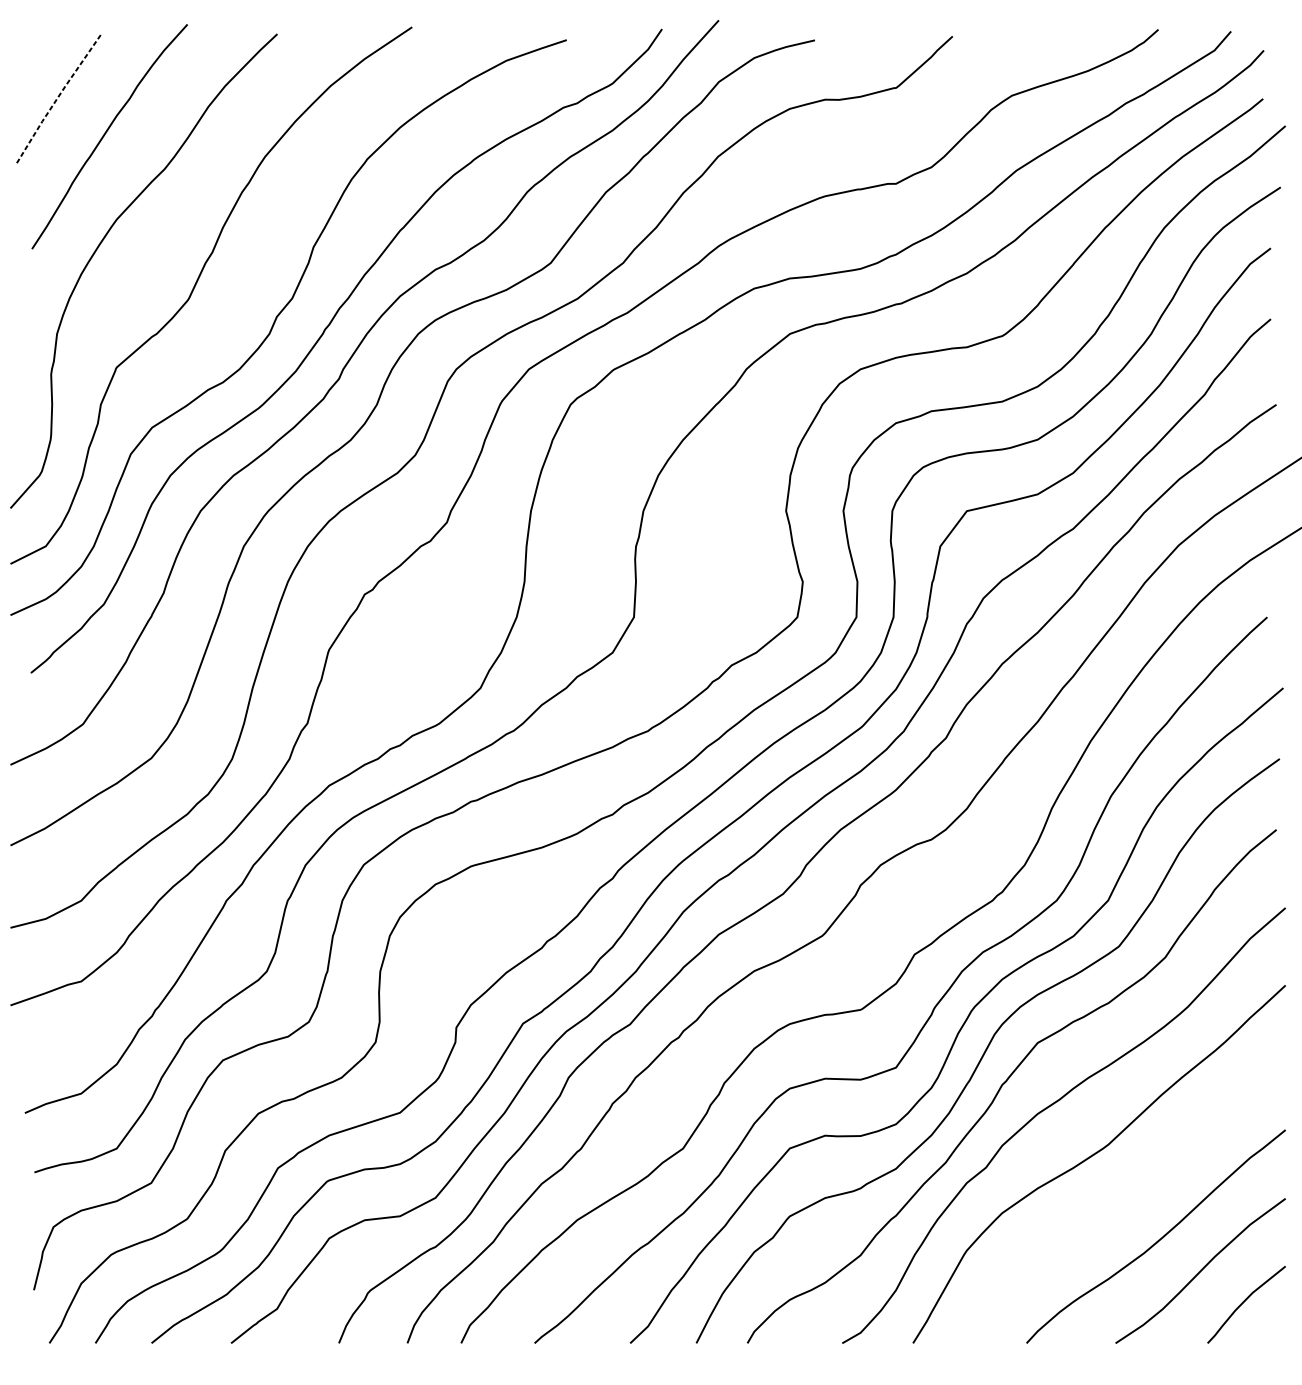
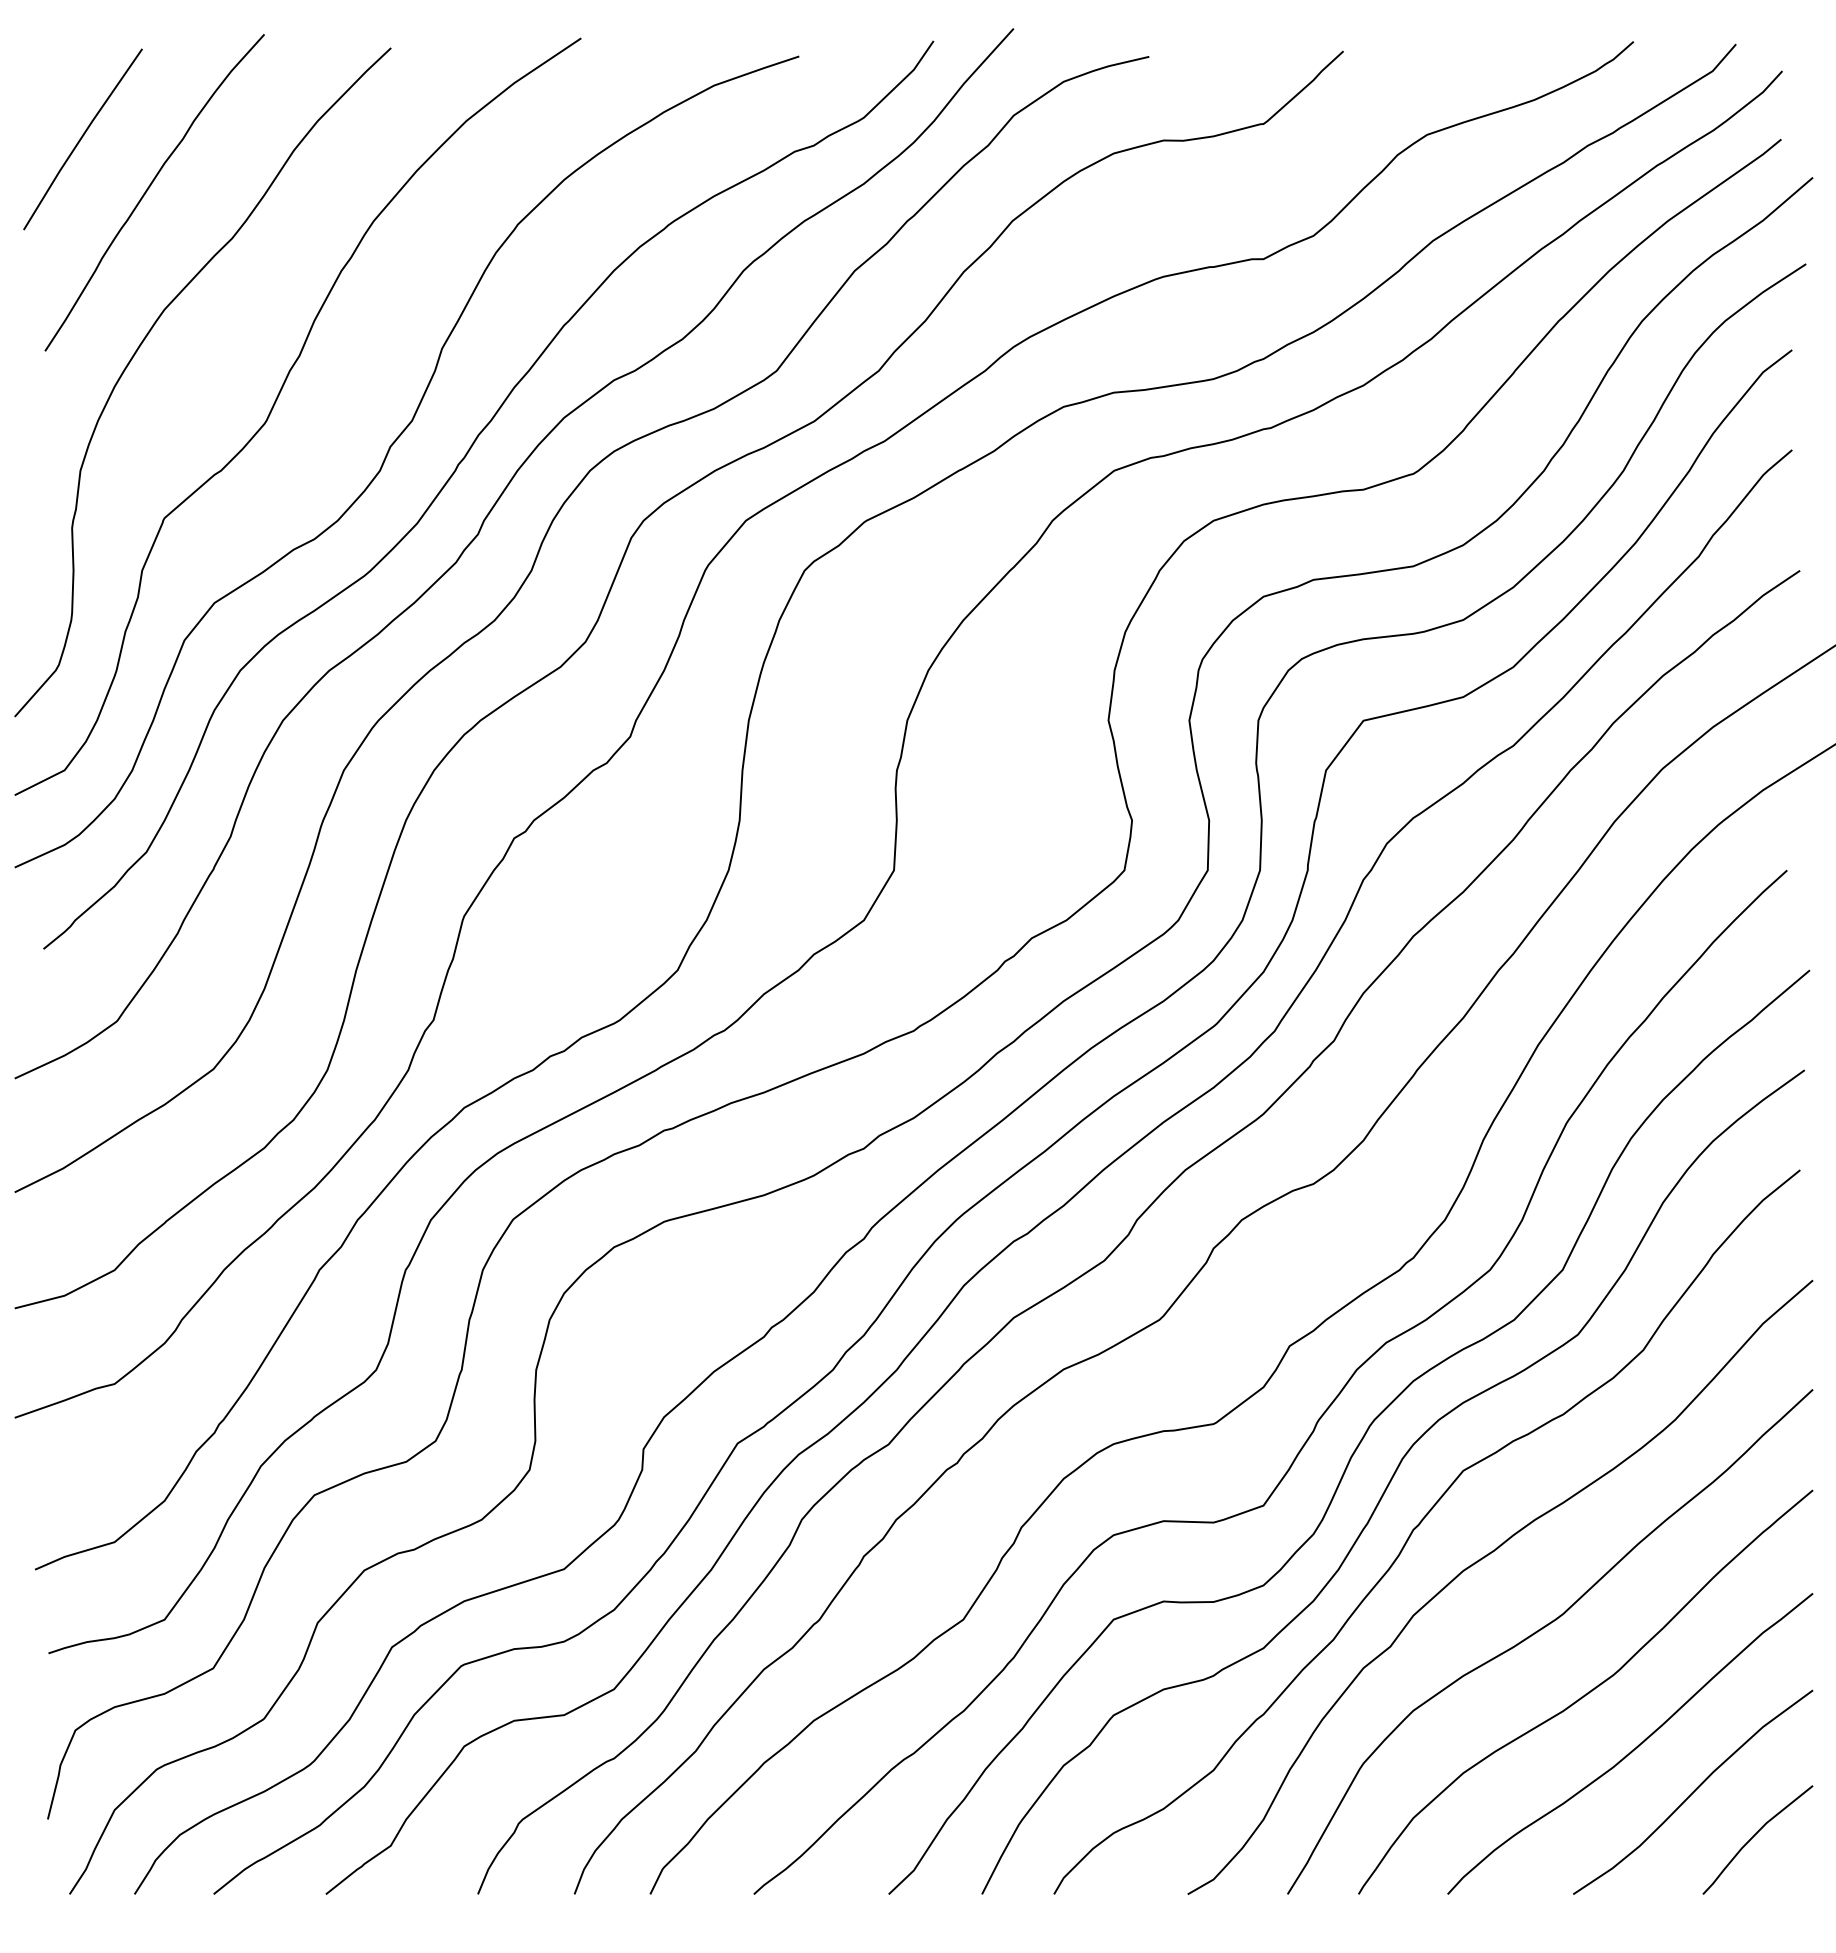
line: (57, 98) -> (81, 138), dashed -> solid
curve: (1125, 1200) -> (1587, 1692), added

